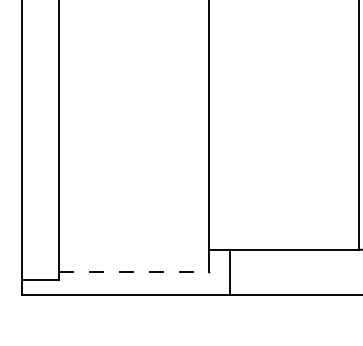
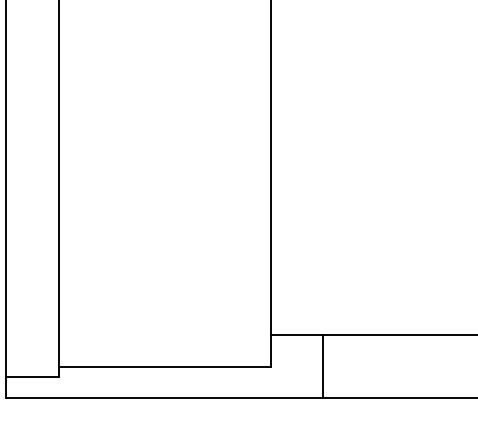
line: (230, 271) -> (323, 365), moved
line: (133, 272) -> (164, 366), dashed -> solid

